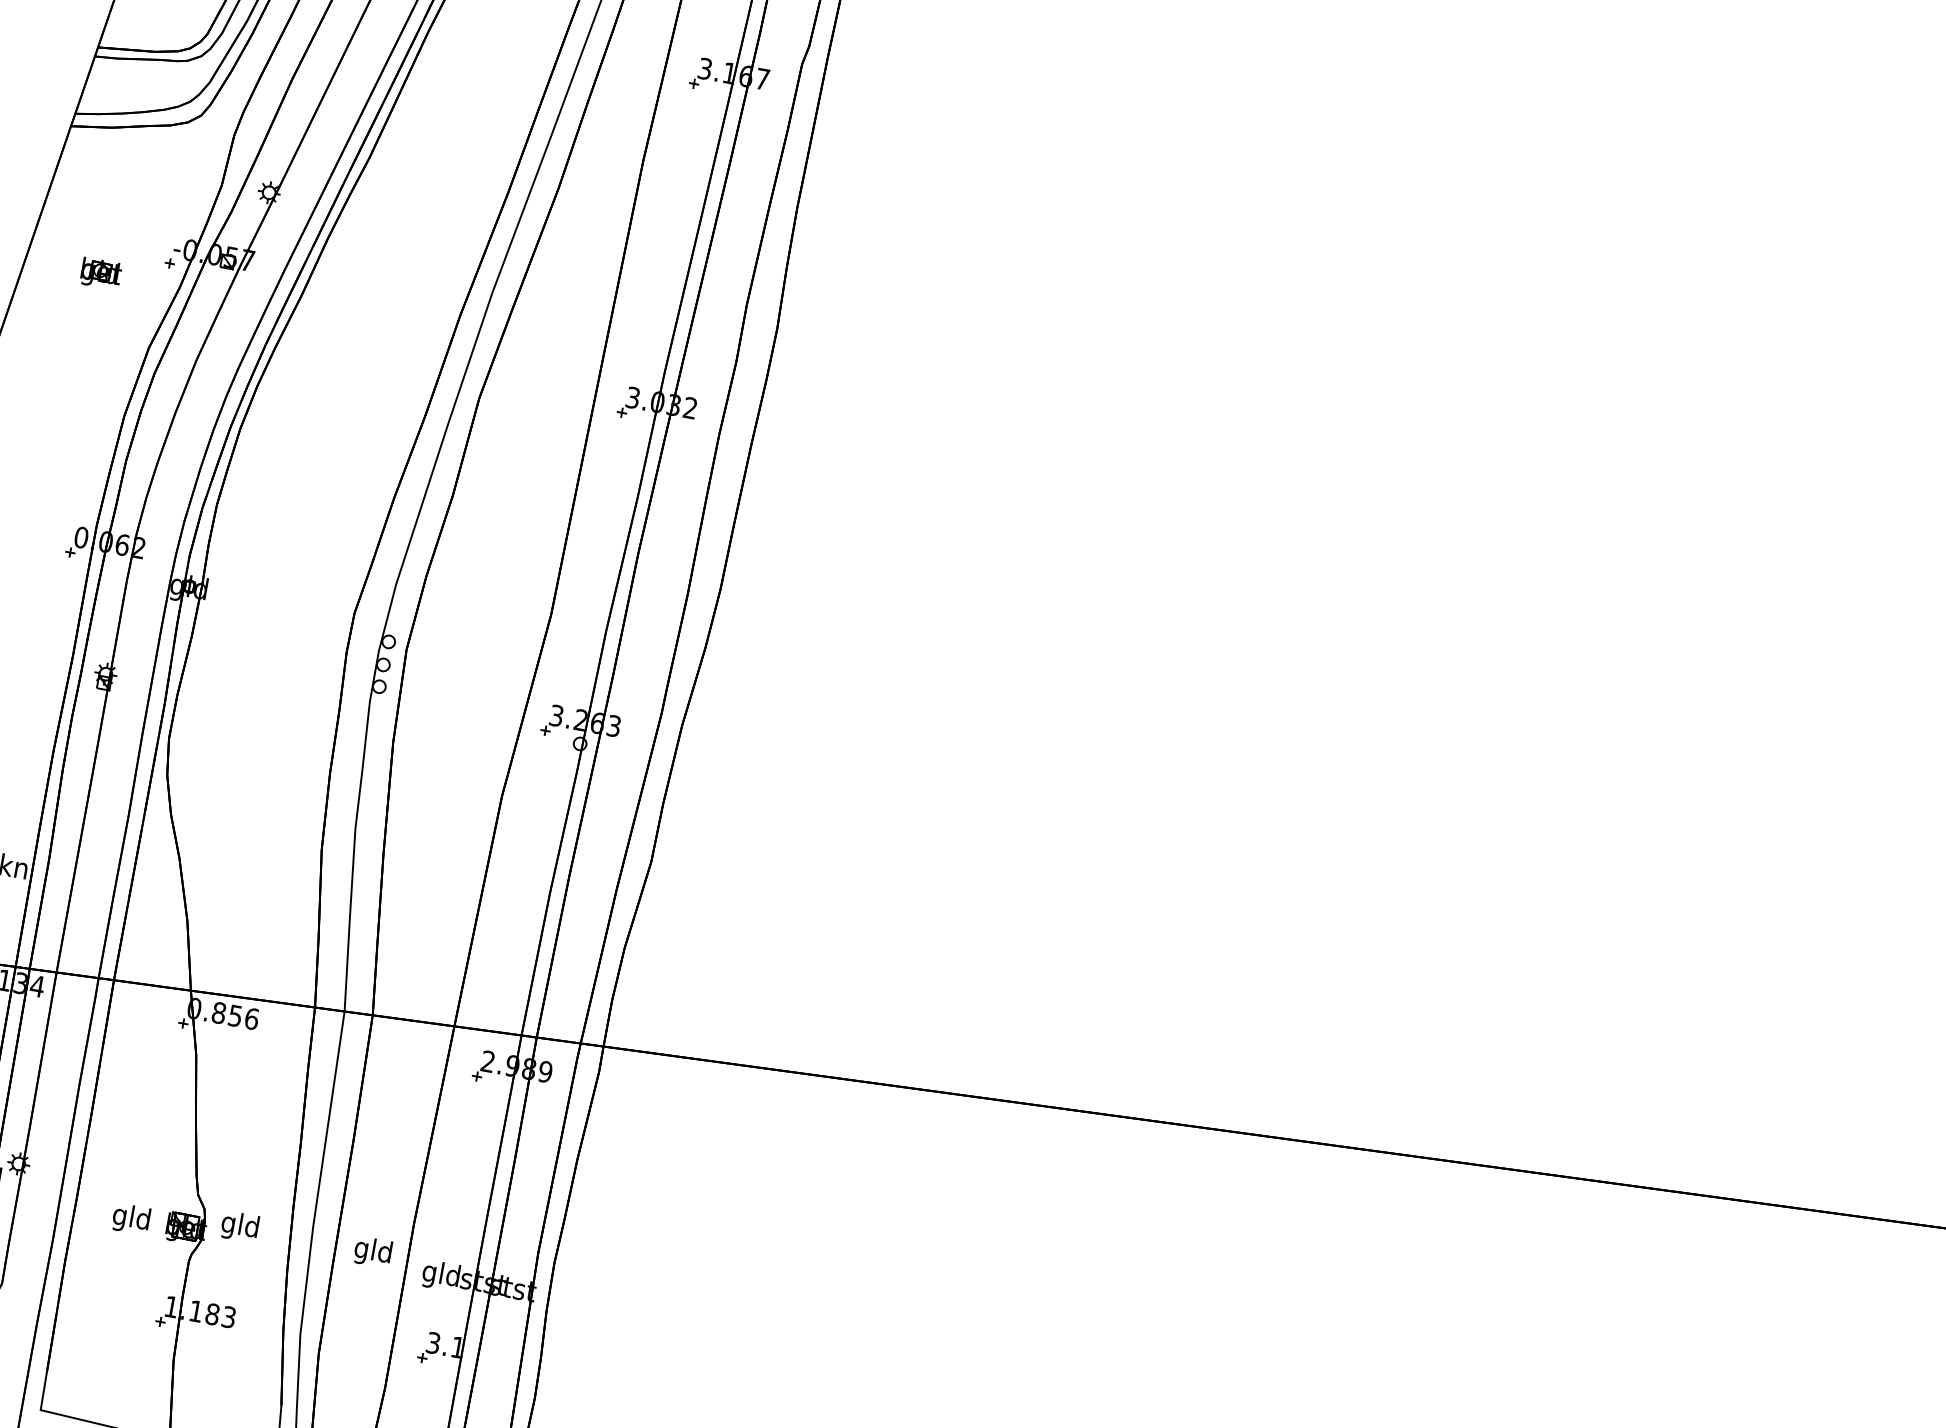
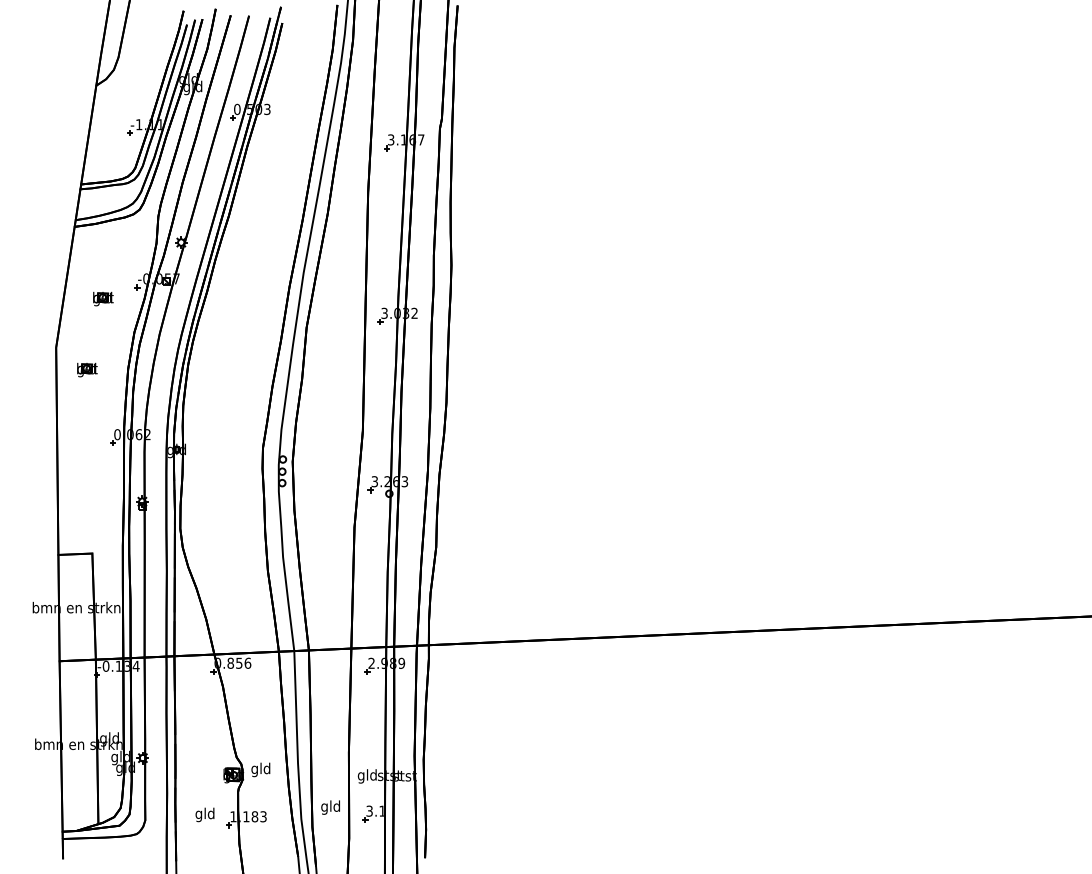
part: (46, 402) -> (87, 369), added
text: (130, 1218) -> (204, 814), moved
text: (372, 1251) -> (330, 807), moved

